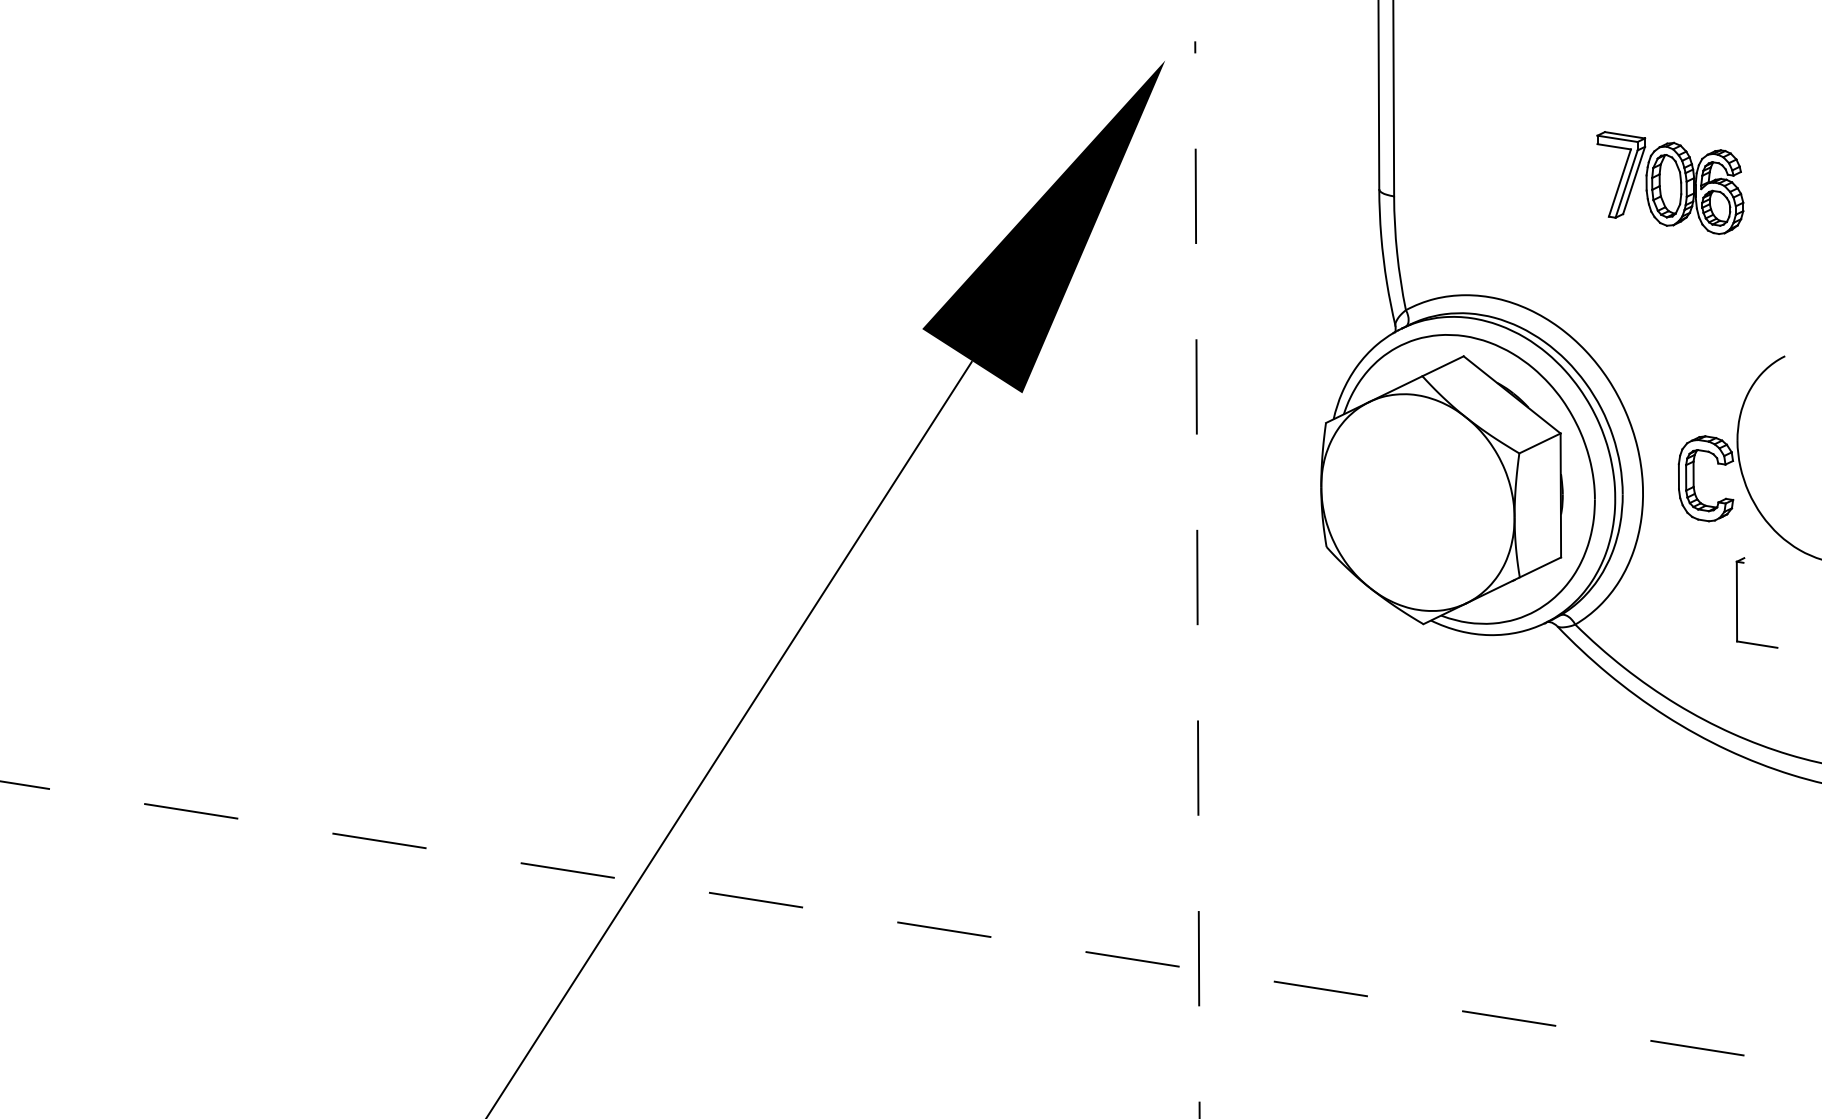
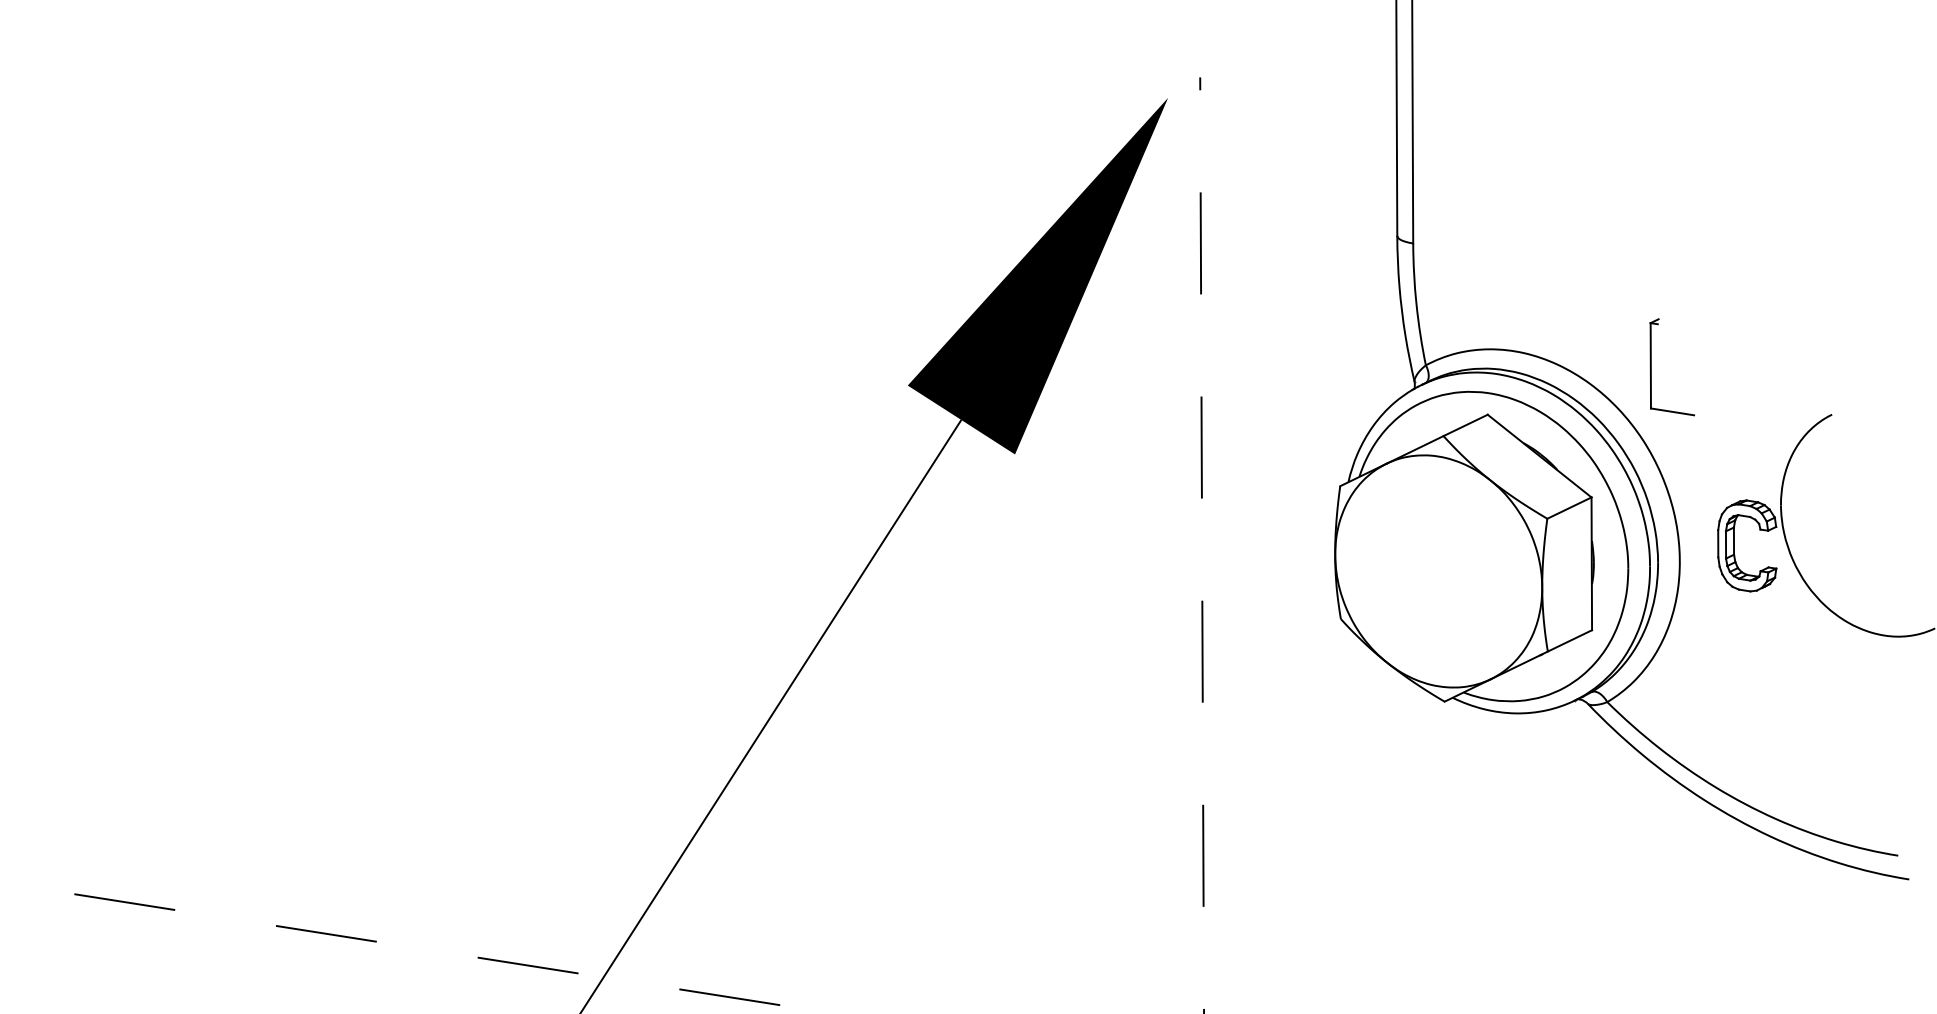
part: (1670, 182) -> (1709, 228), removed
part: (1737, 602) -> (1651, 366), moved

